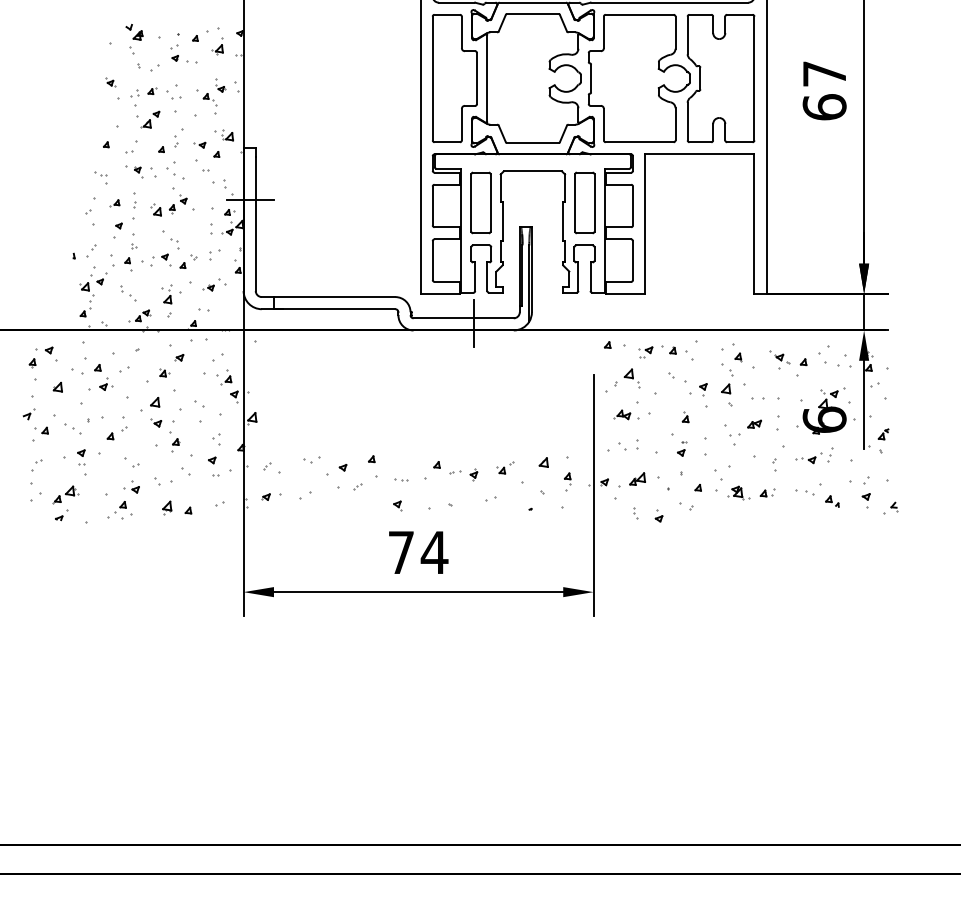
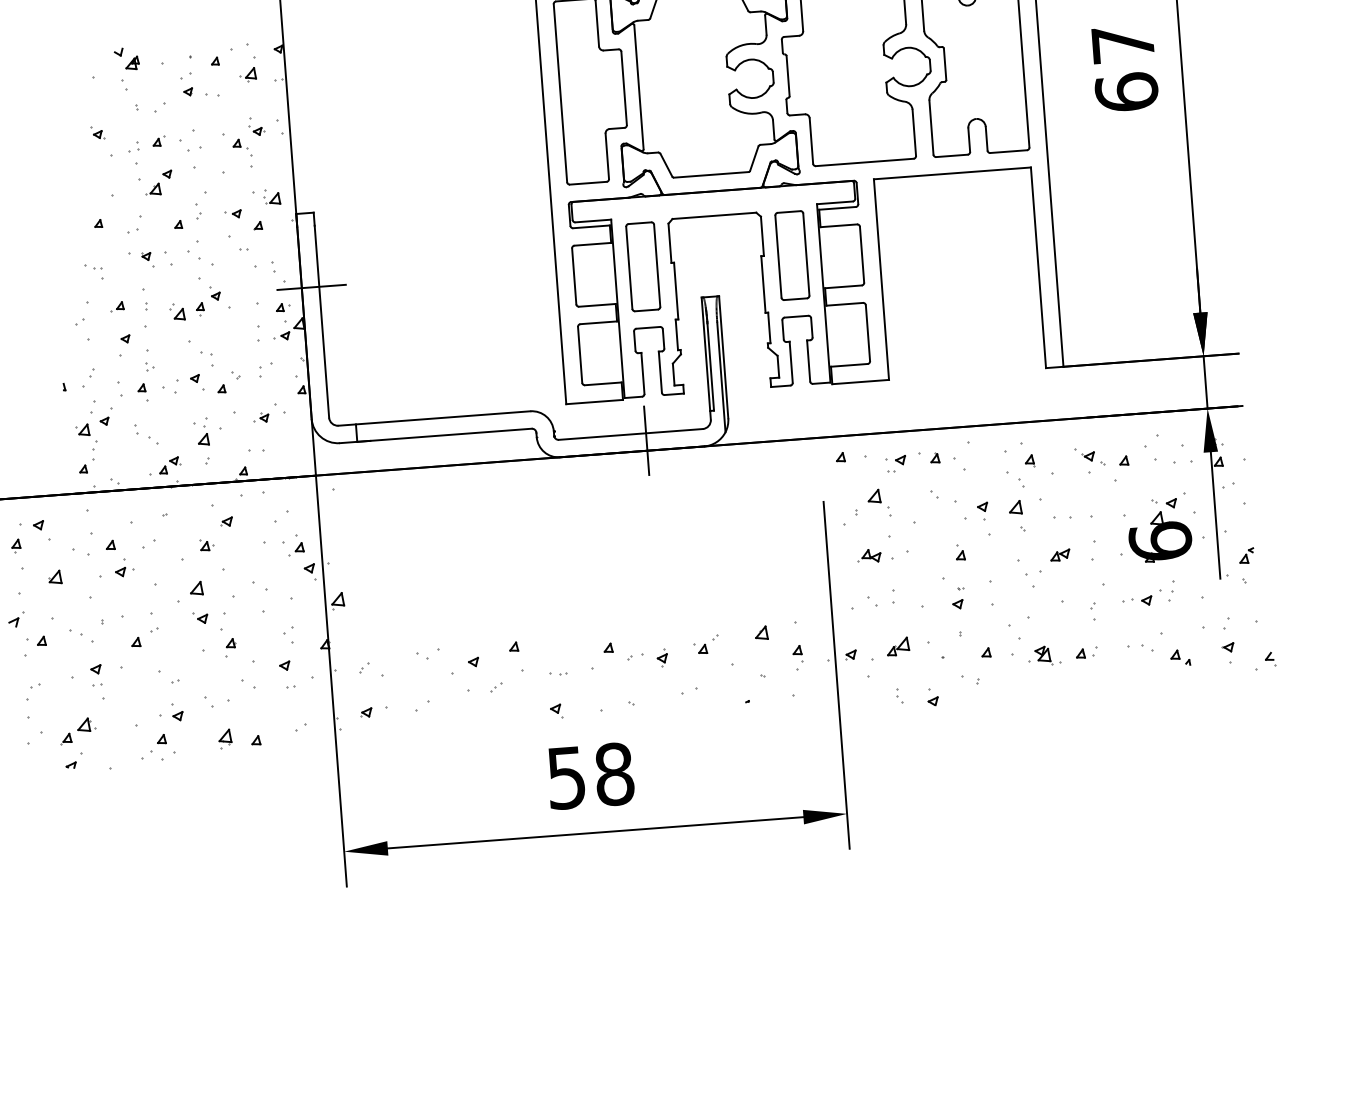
text: (418, 552) -> (591, 775), 74 -> 58

